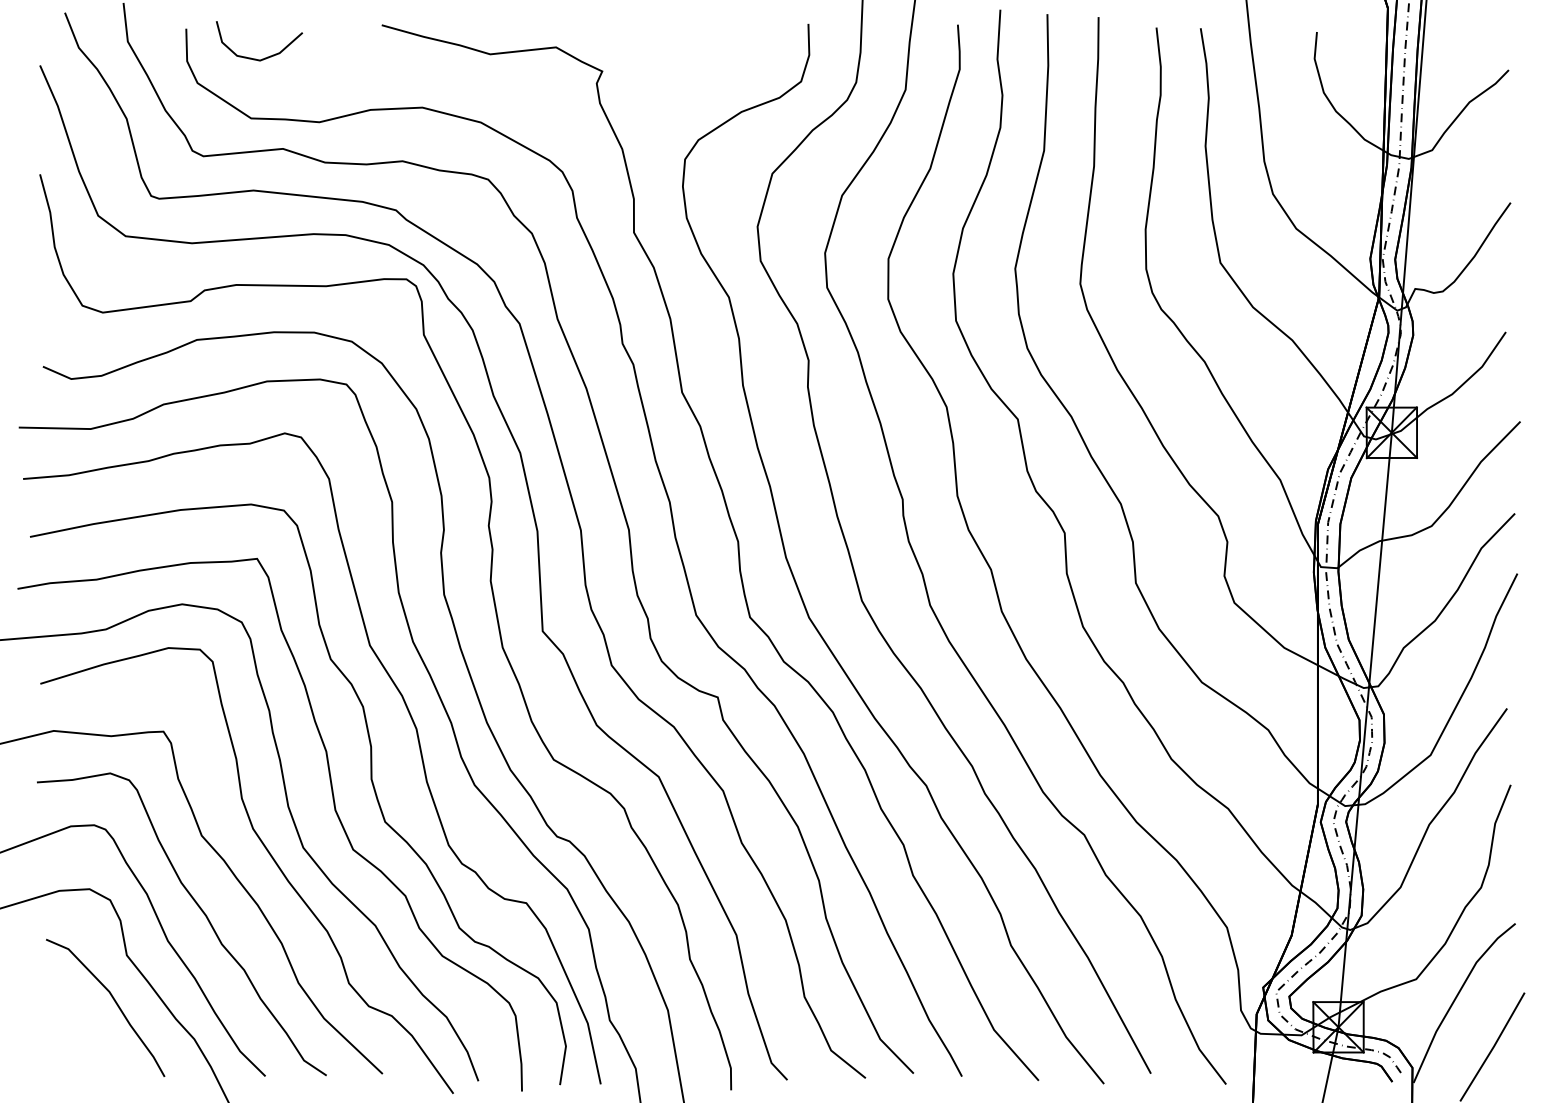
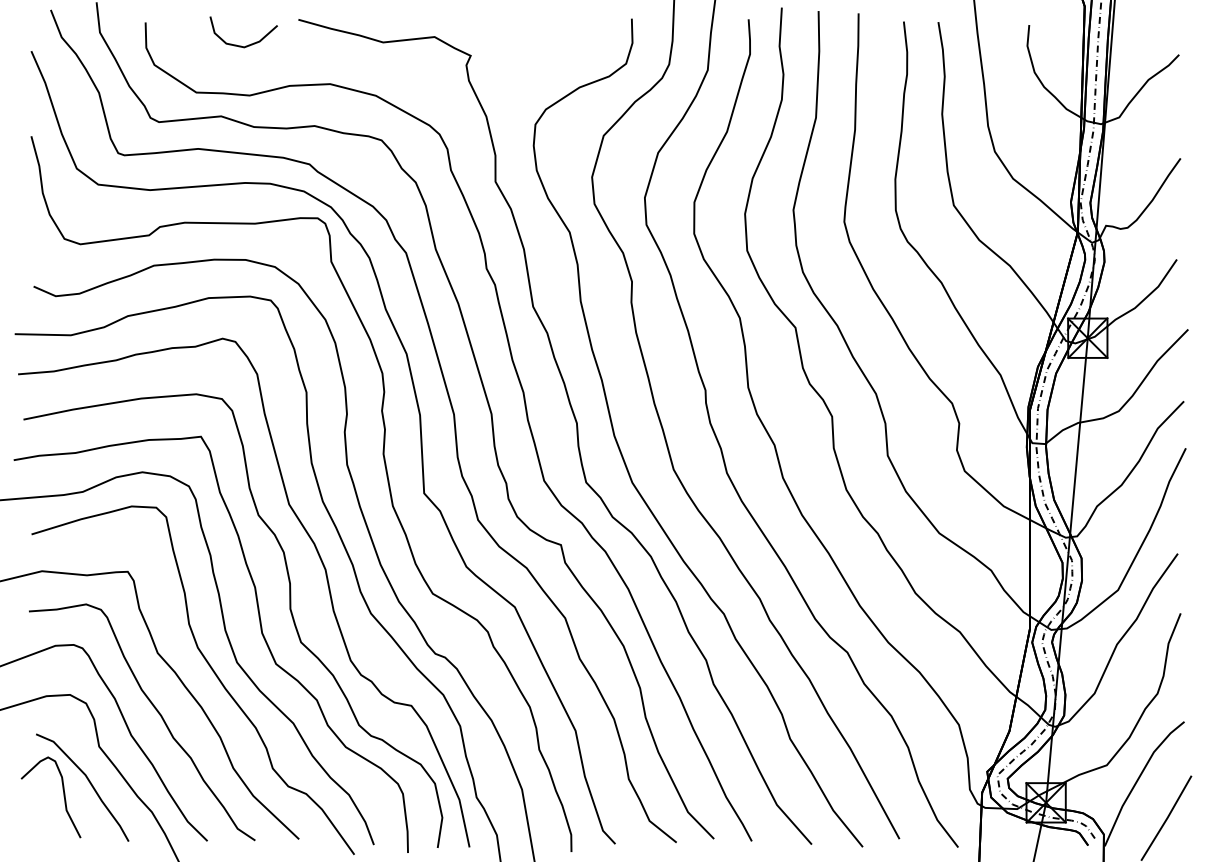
curve: (265, 56) -> (248, 44), moved
curve: (81, 1020) -> (63, 797), added

